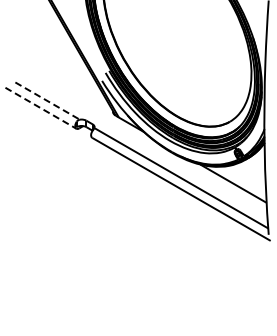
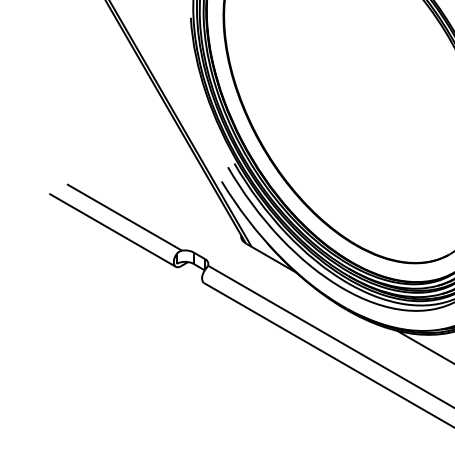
line: (48, 101) -> (126, 218), dashed -> solid
line: (40, 108) -> (111, 230), dashed -> solid

